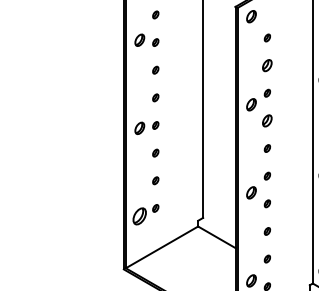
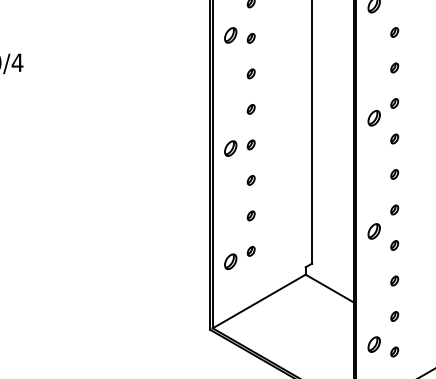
part: (267, 65) -> (394, 67), size x0.62
part: (267, 120) -> (394, 138), size x0.62
part: (139, 216) -> (230, 261), size x0.71

